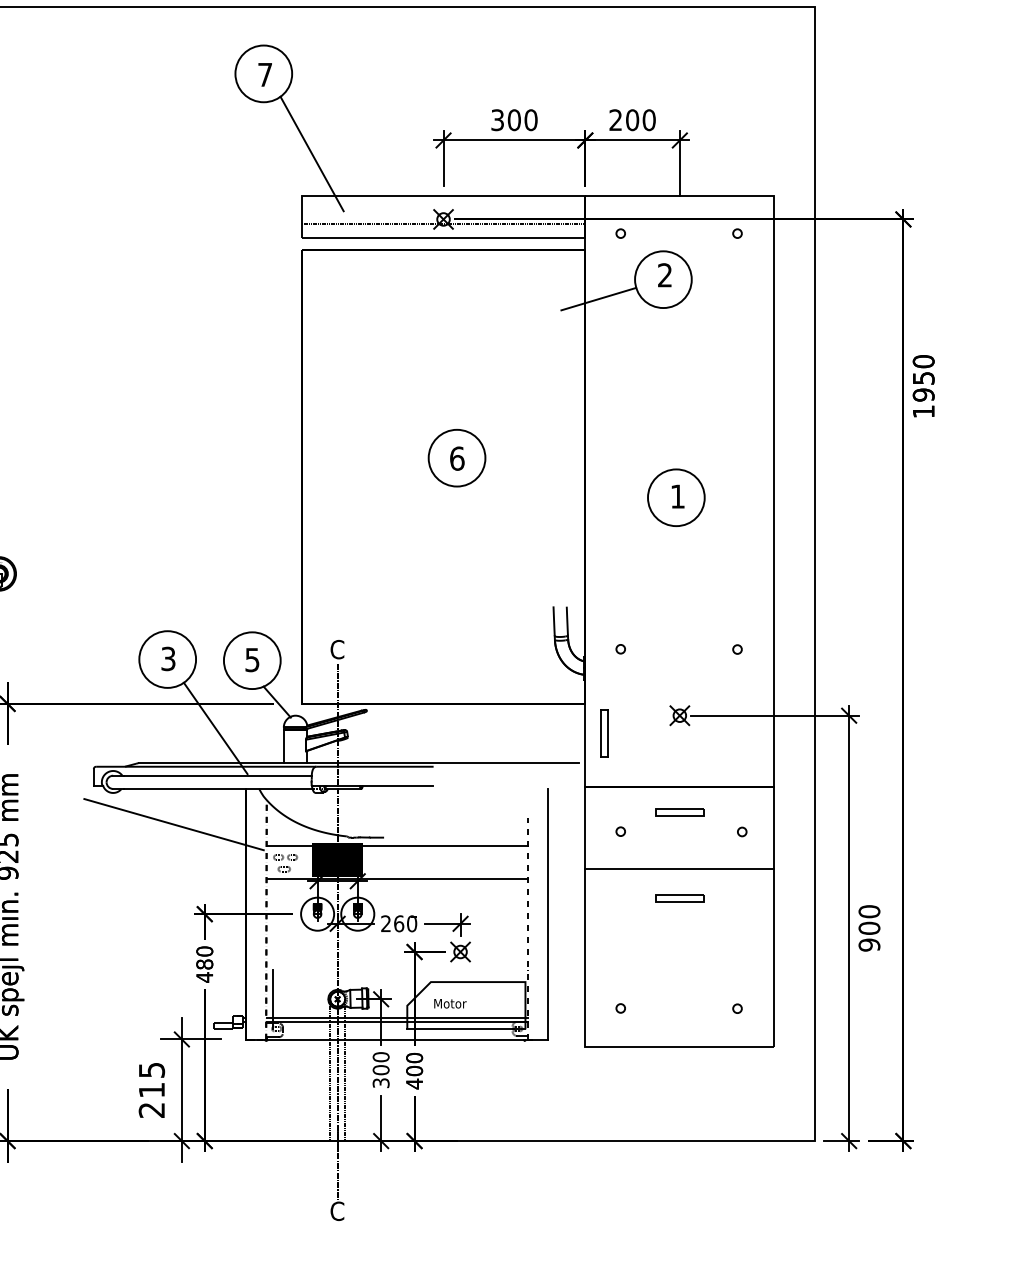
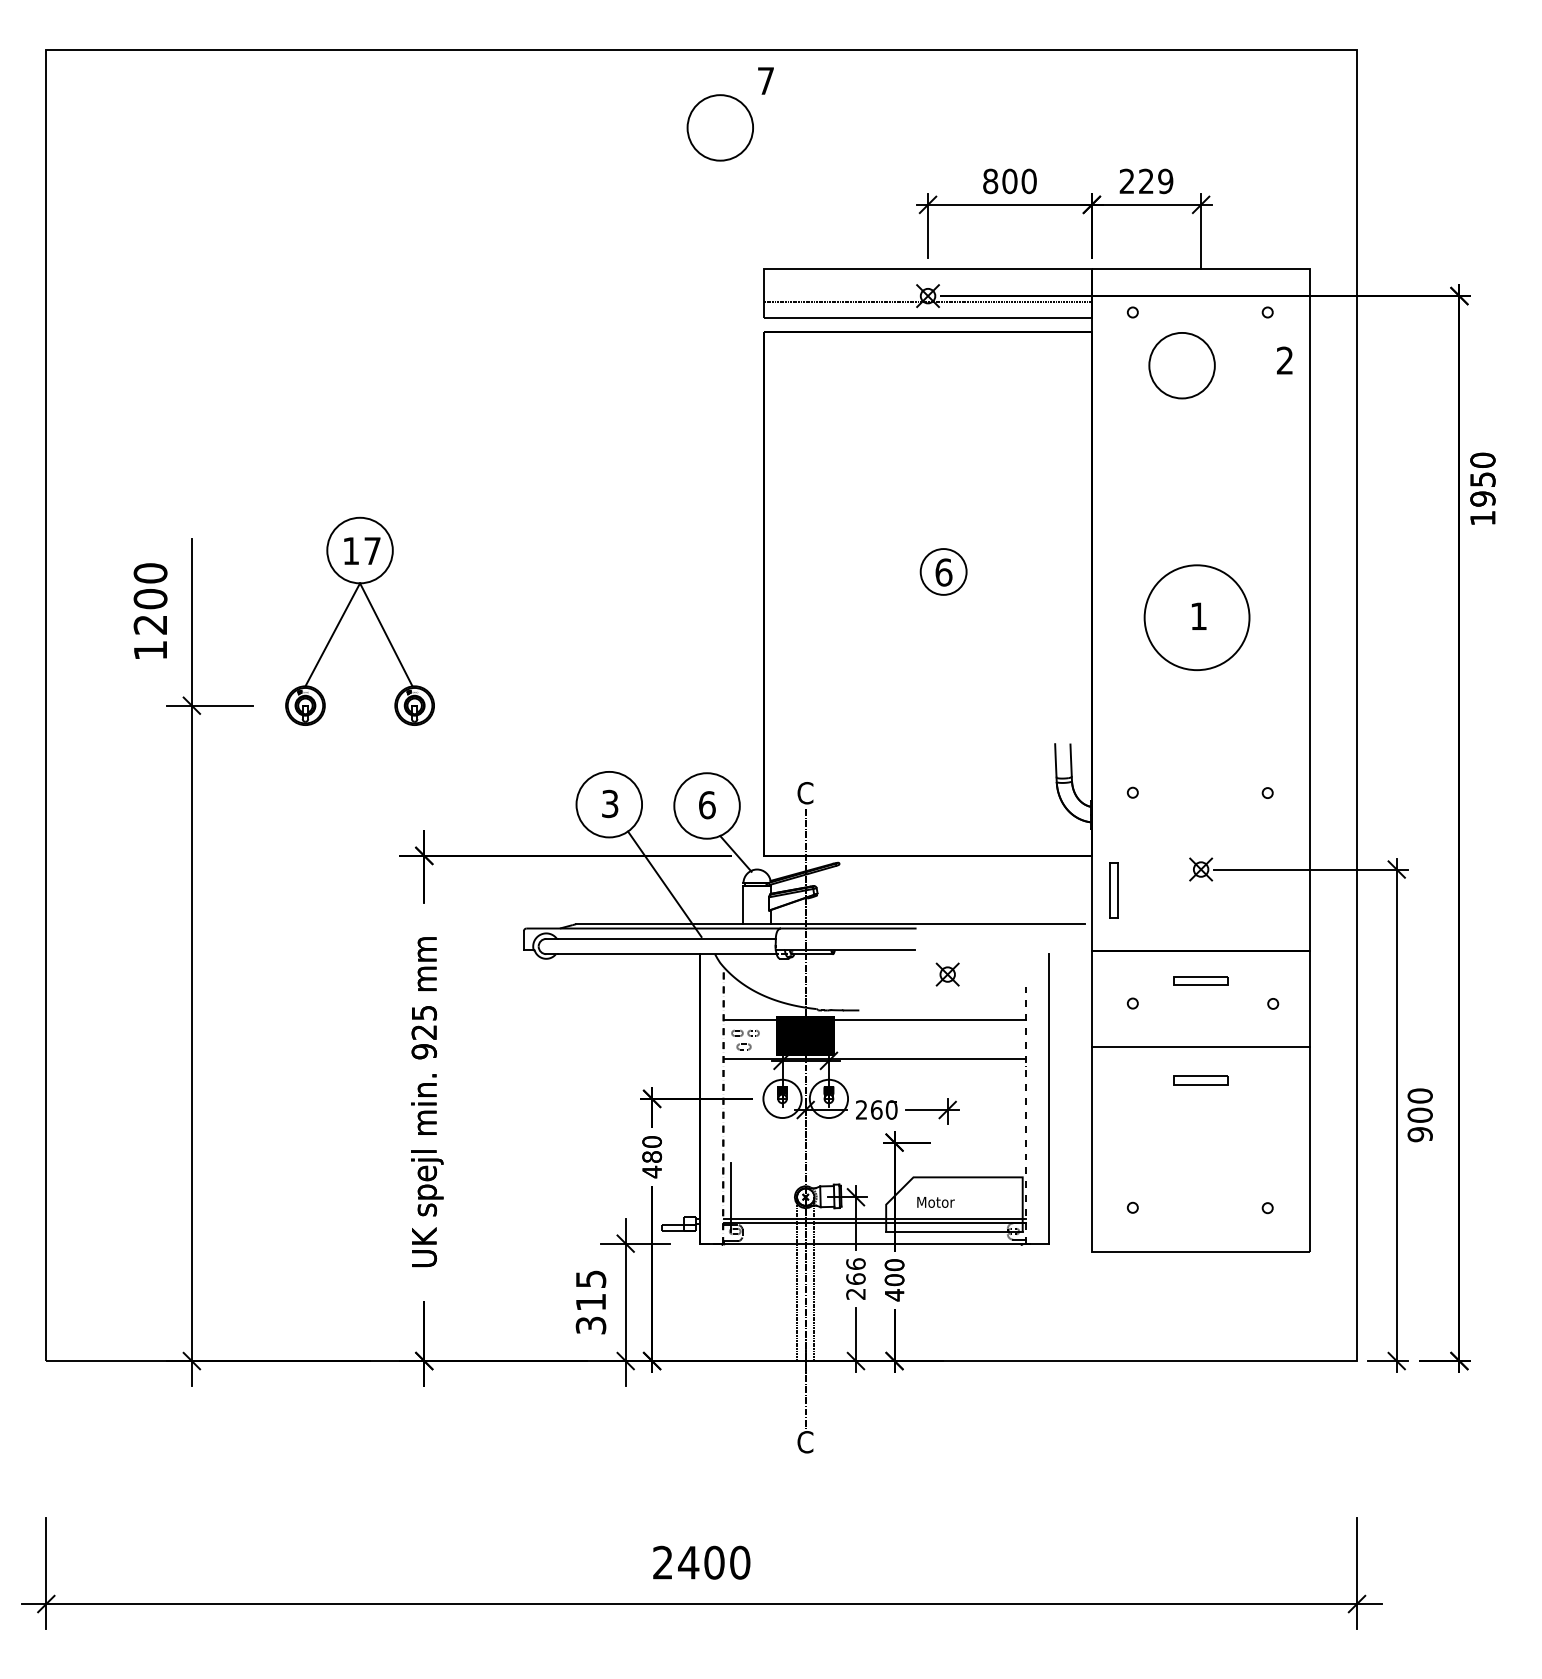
text: (264, 74) -> (765, 80), moved
text: (497, 120) -> (990, 181), 300 -> 800
text: (640, 120) -> (1155, 181), 200 -> 229
line: (311, 154) -> (775, 220), removed
text: (664, 275) -> (1284, 360), moved
line: (598, 299) -> (1107, 388), removed
circle: (456, 457) -> (943, 571), size x0.7
circle: (675, 497) -> (1196, 617), size x1.6
text: (252, 660) -> (707, 805), 5 -> 6
line: (173, 823) -> (616, 994), removed
part: (460, 951) -> (947, 974), moved
text: (380, 1069) -> (855, 1278), 300 -> 266
text: (152, 1110) -> (591, 1325), 215 -> 315

